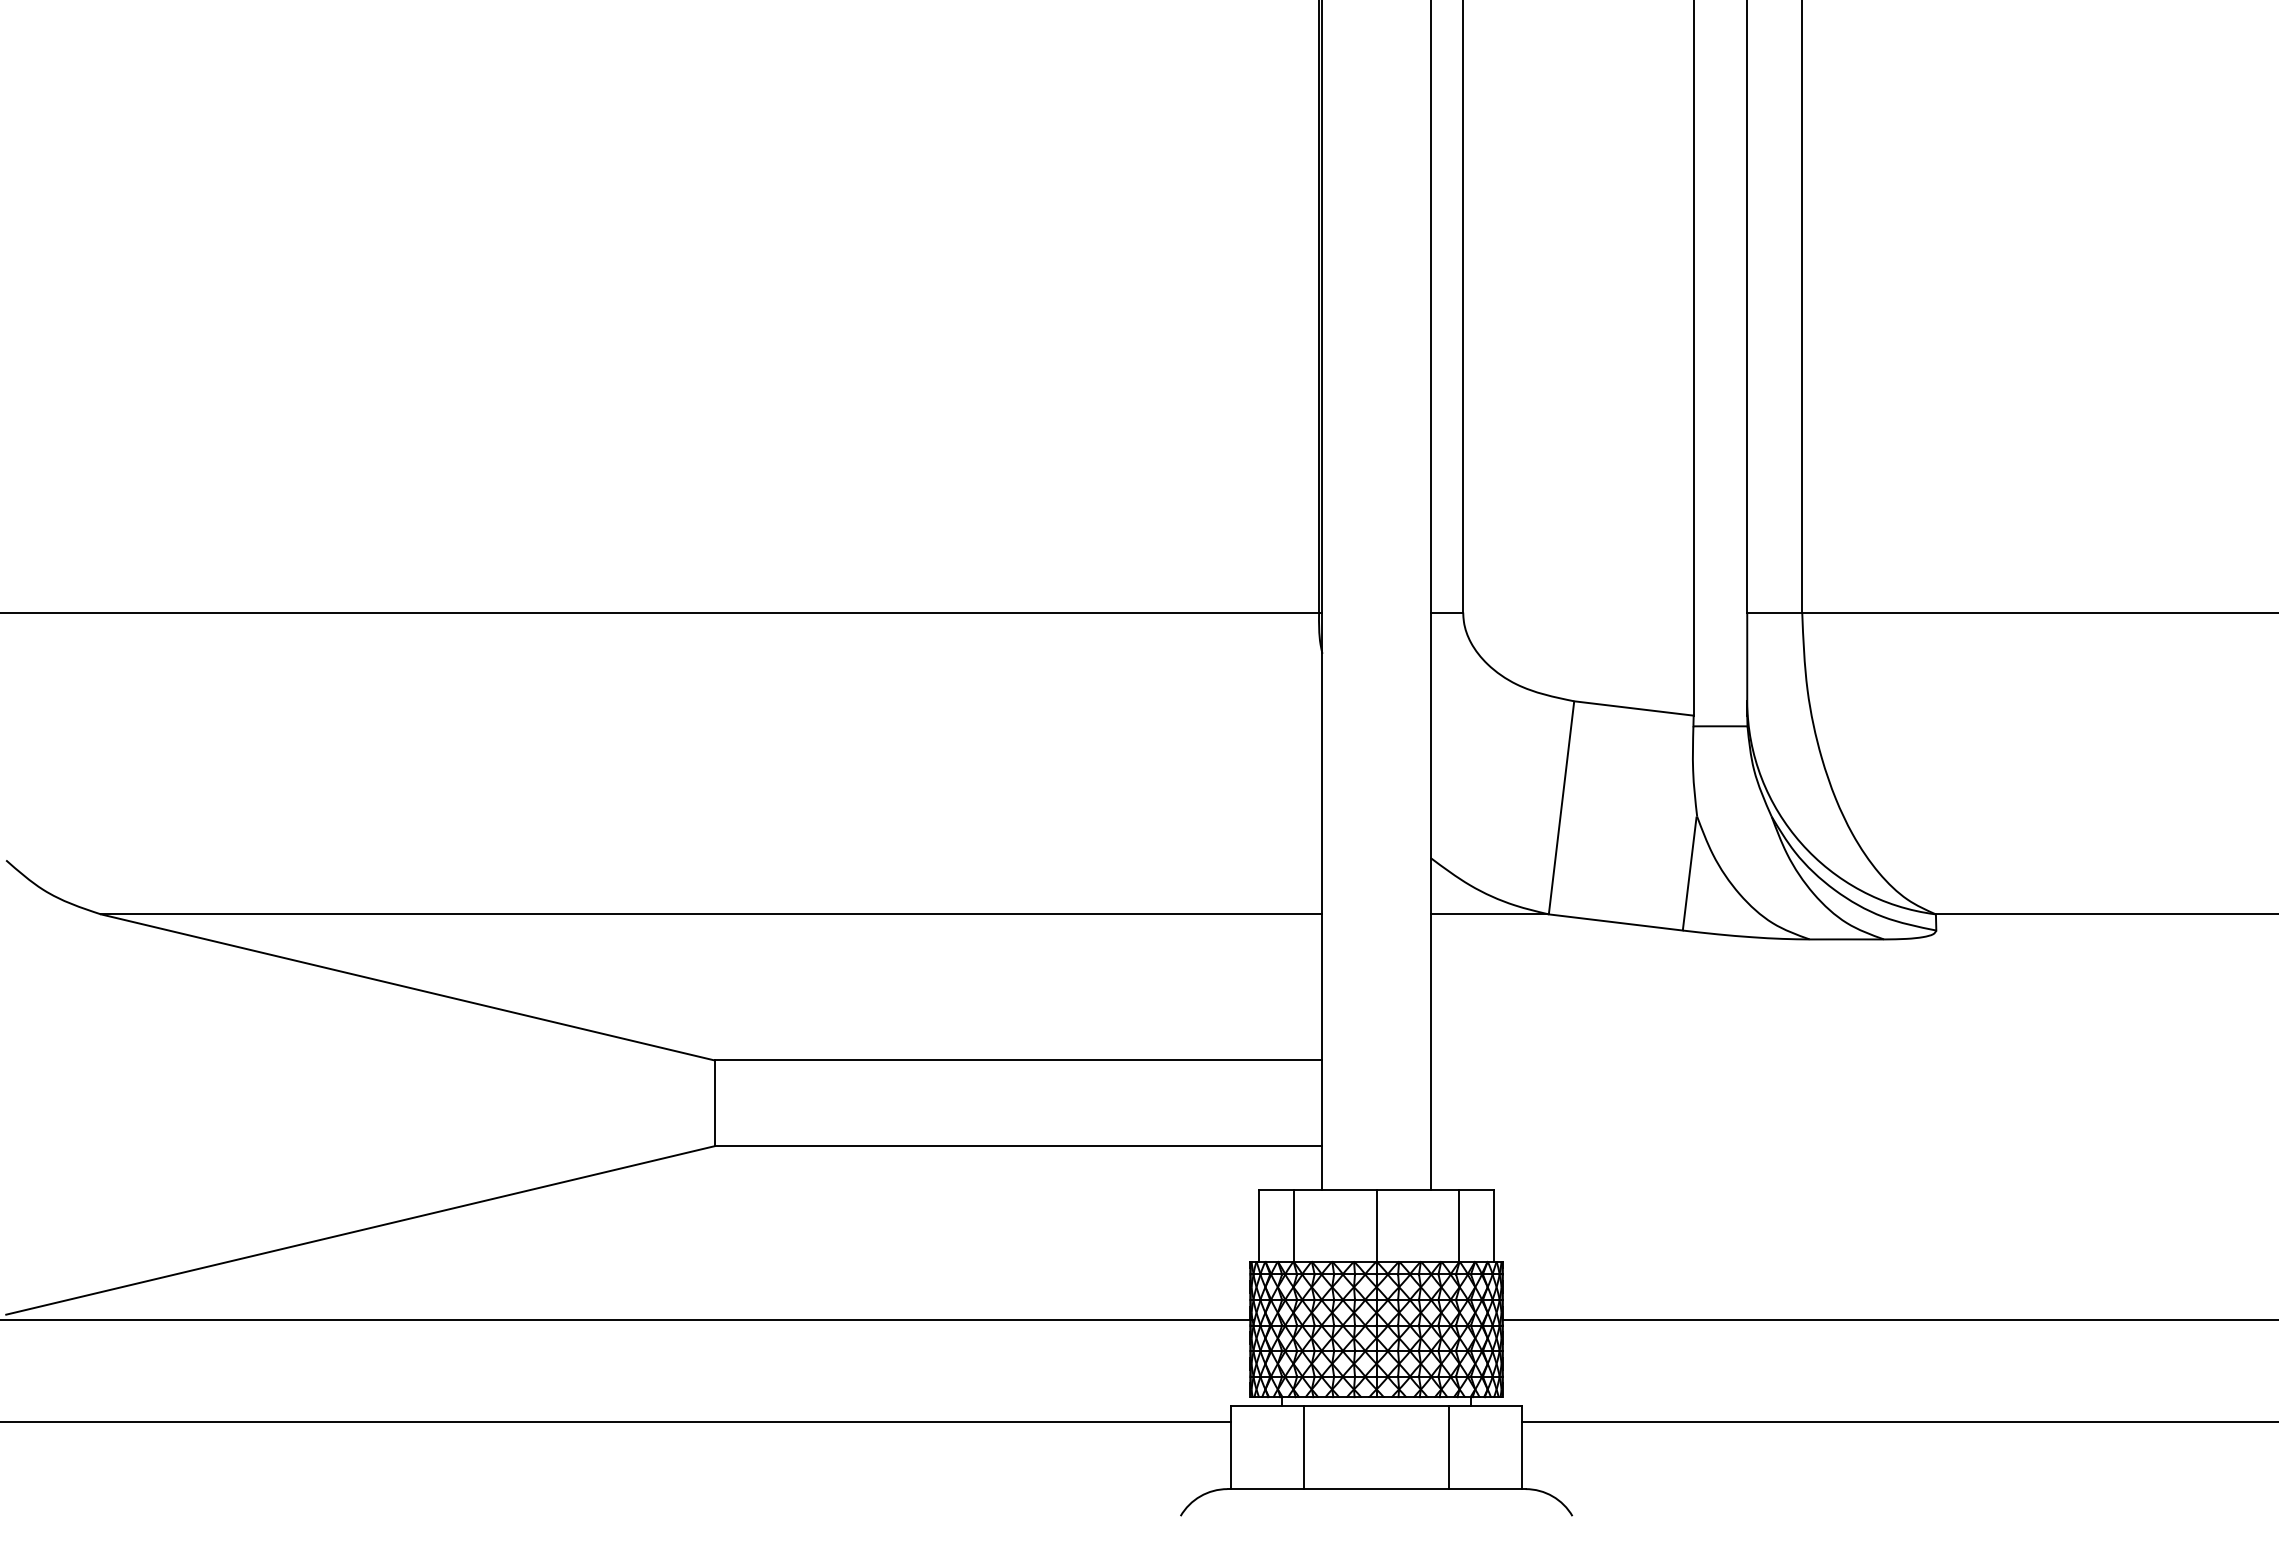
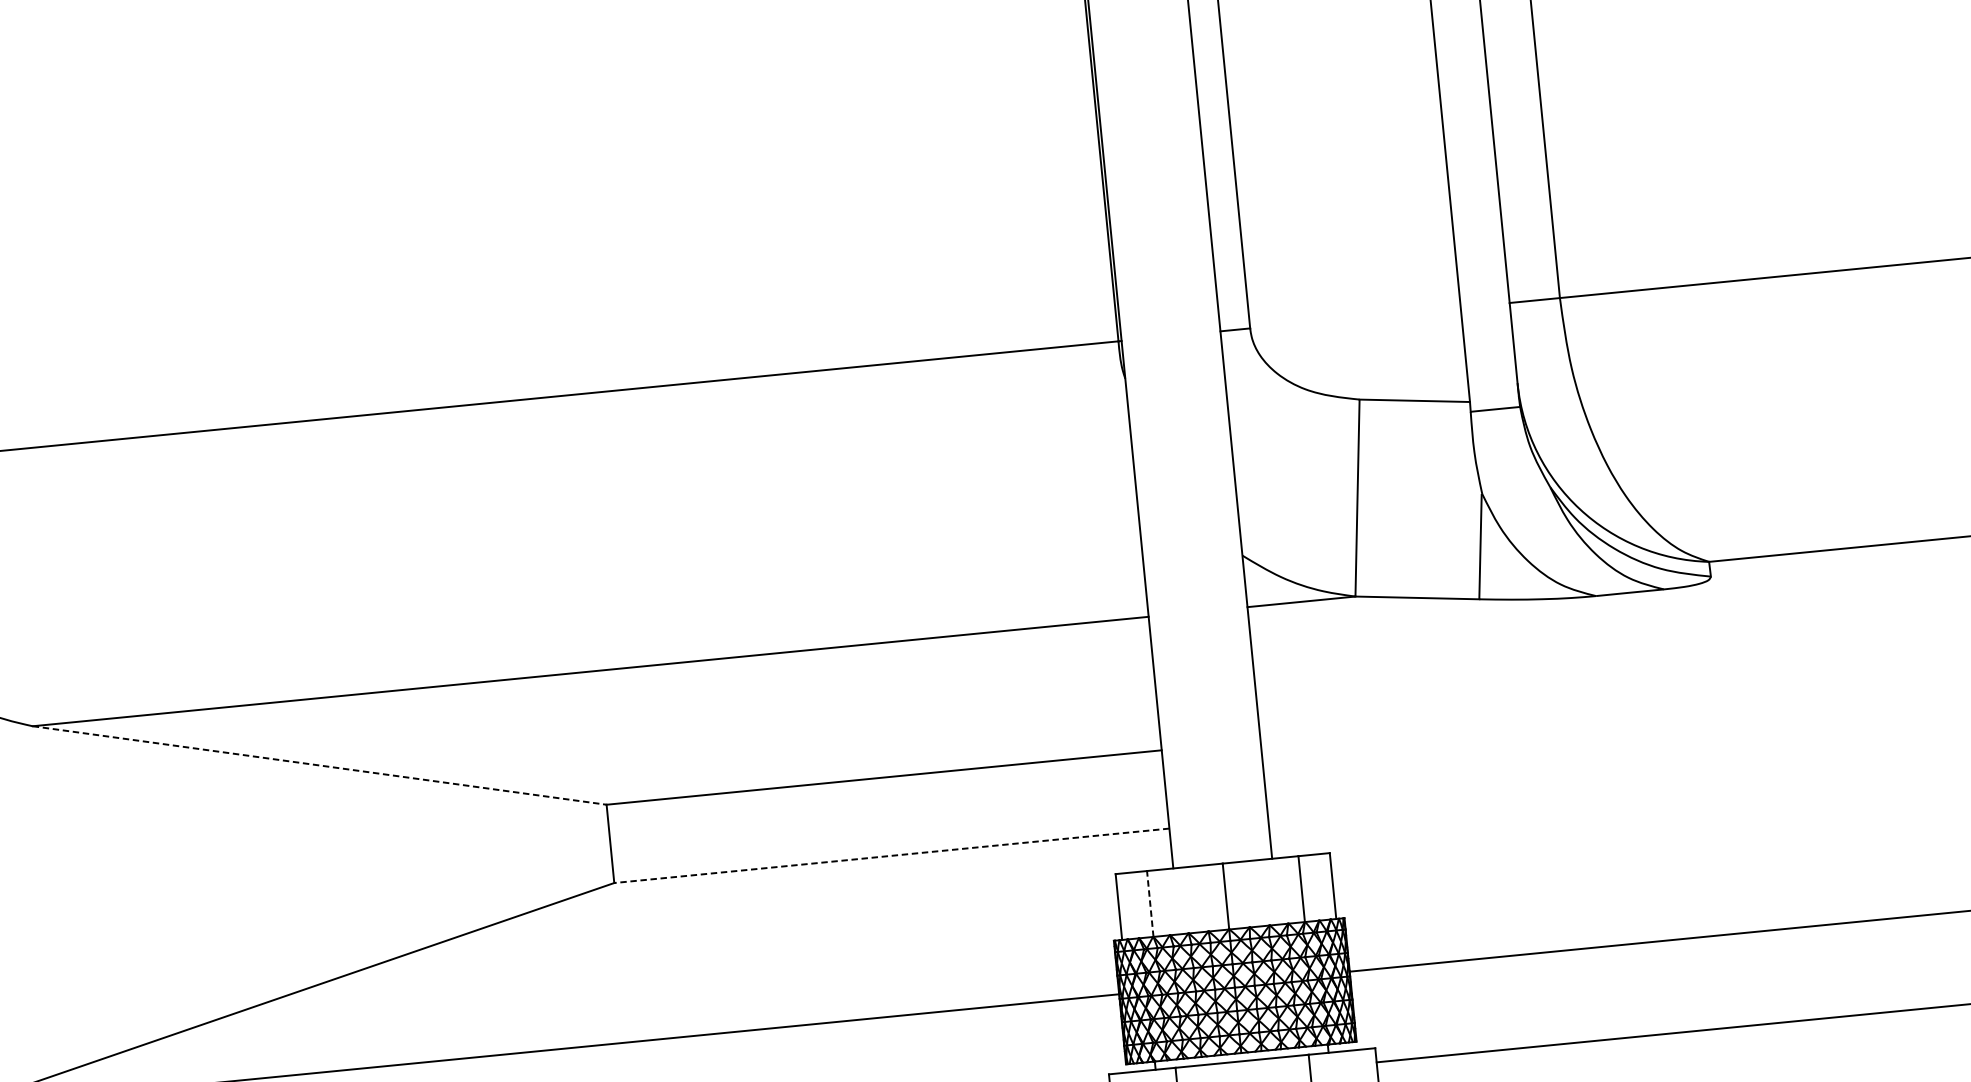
line: (408, 987) -> (320, 765), solid -> dashed
line: (1018, 1146) -> (891, 856), solid -> dashed
line: (1293, 1225) -> (1150, 903), solid -> dashed

